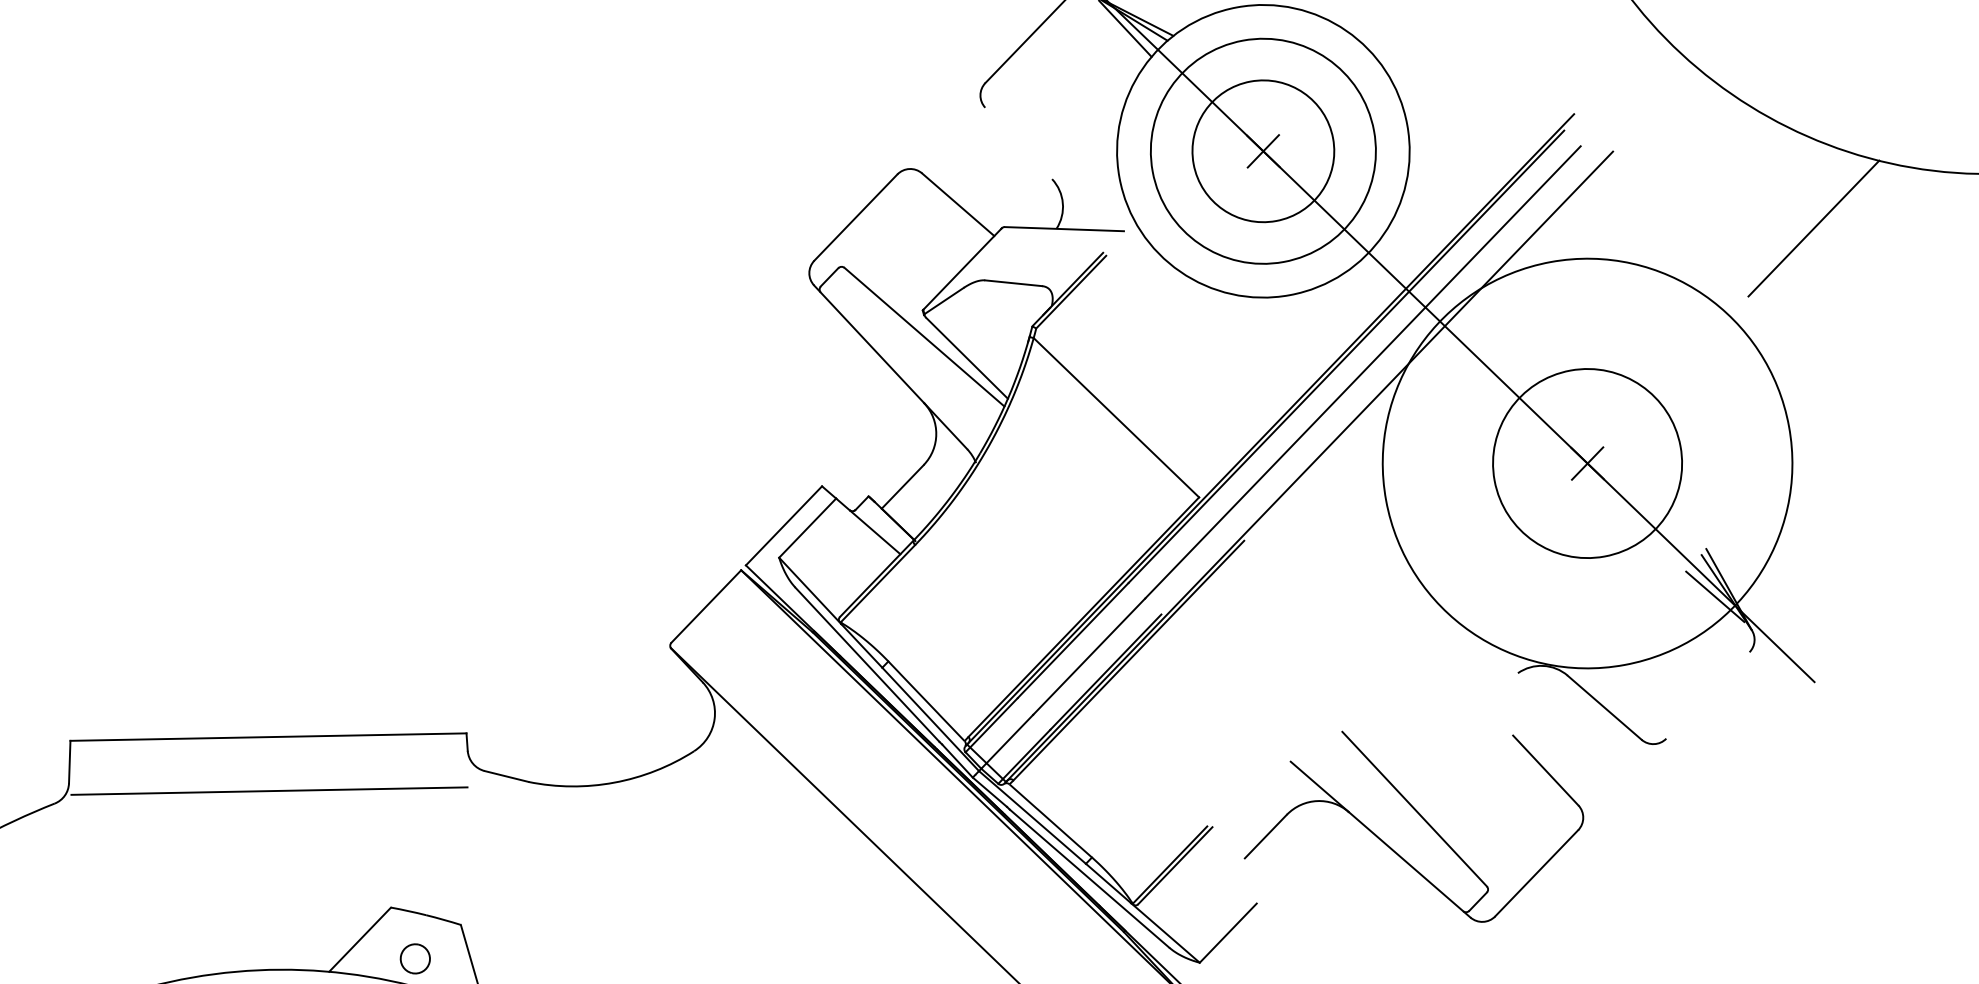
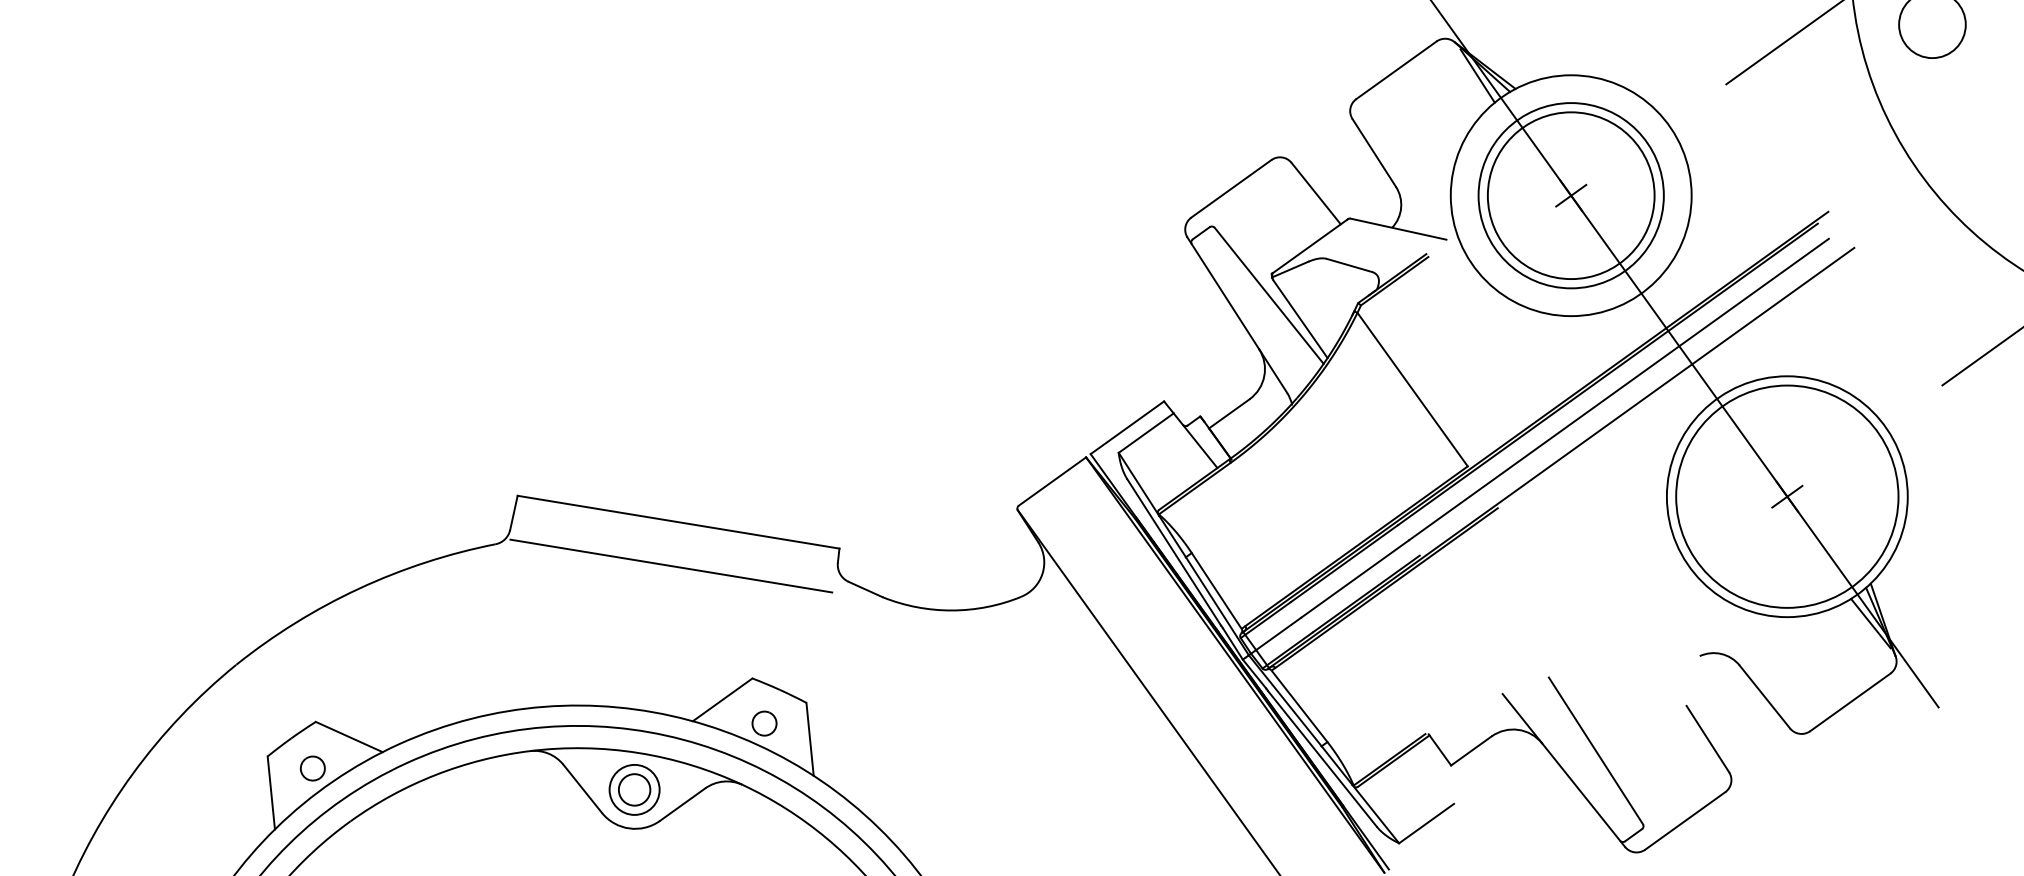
line: (1017, 143) -> (1373, 152), added
circle: (1262, 151) -> (1570, 195), size x1.43
circle: (1586, 463) -> (1786, 496), size x0.71
circle: (1587, 463) -> (1787, 496), size x1.43
line: (1708, 695) -> (1850, 702), added
line: (1227, 841) -> (1439, 749), added

